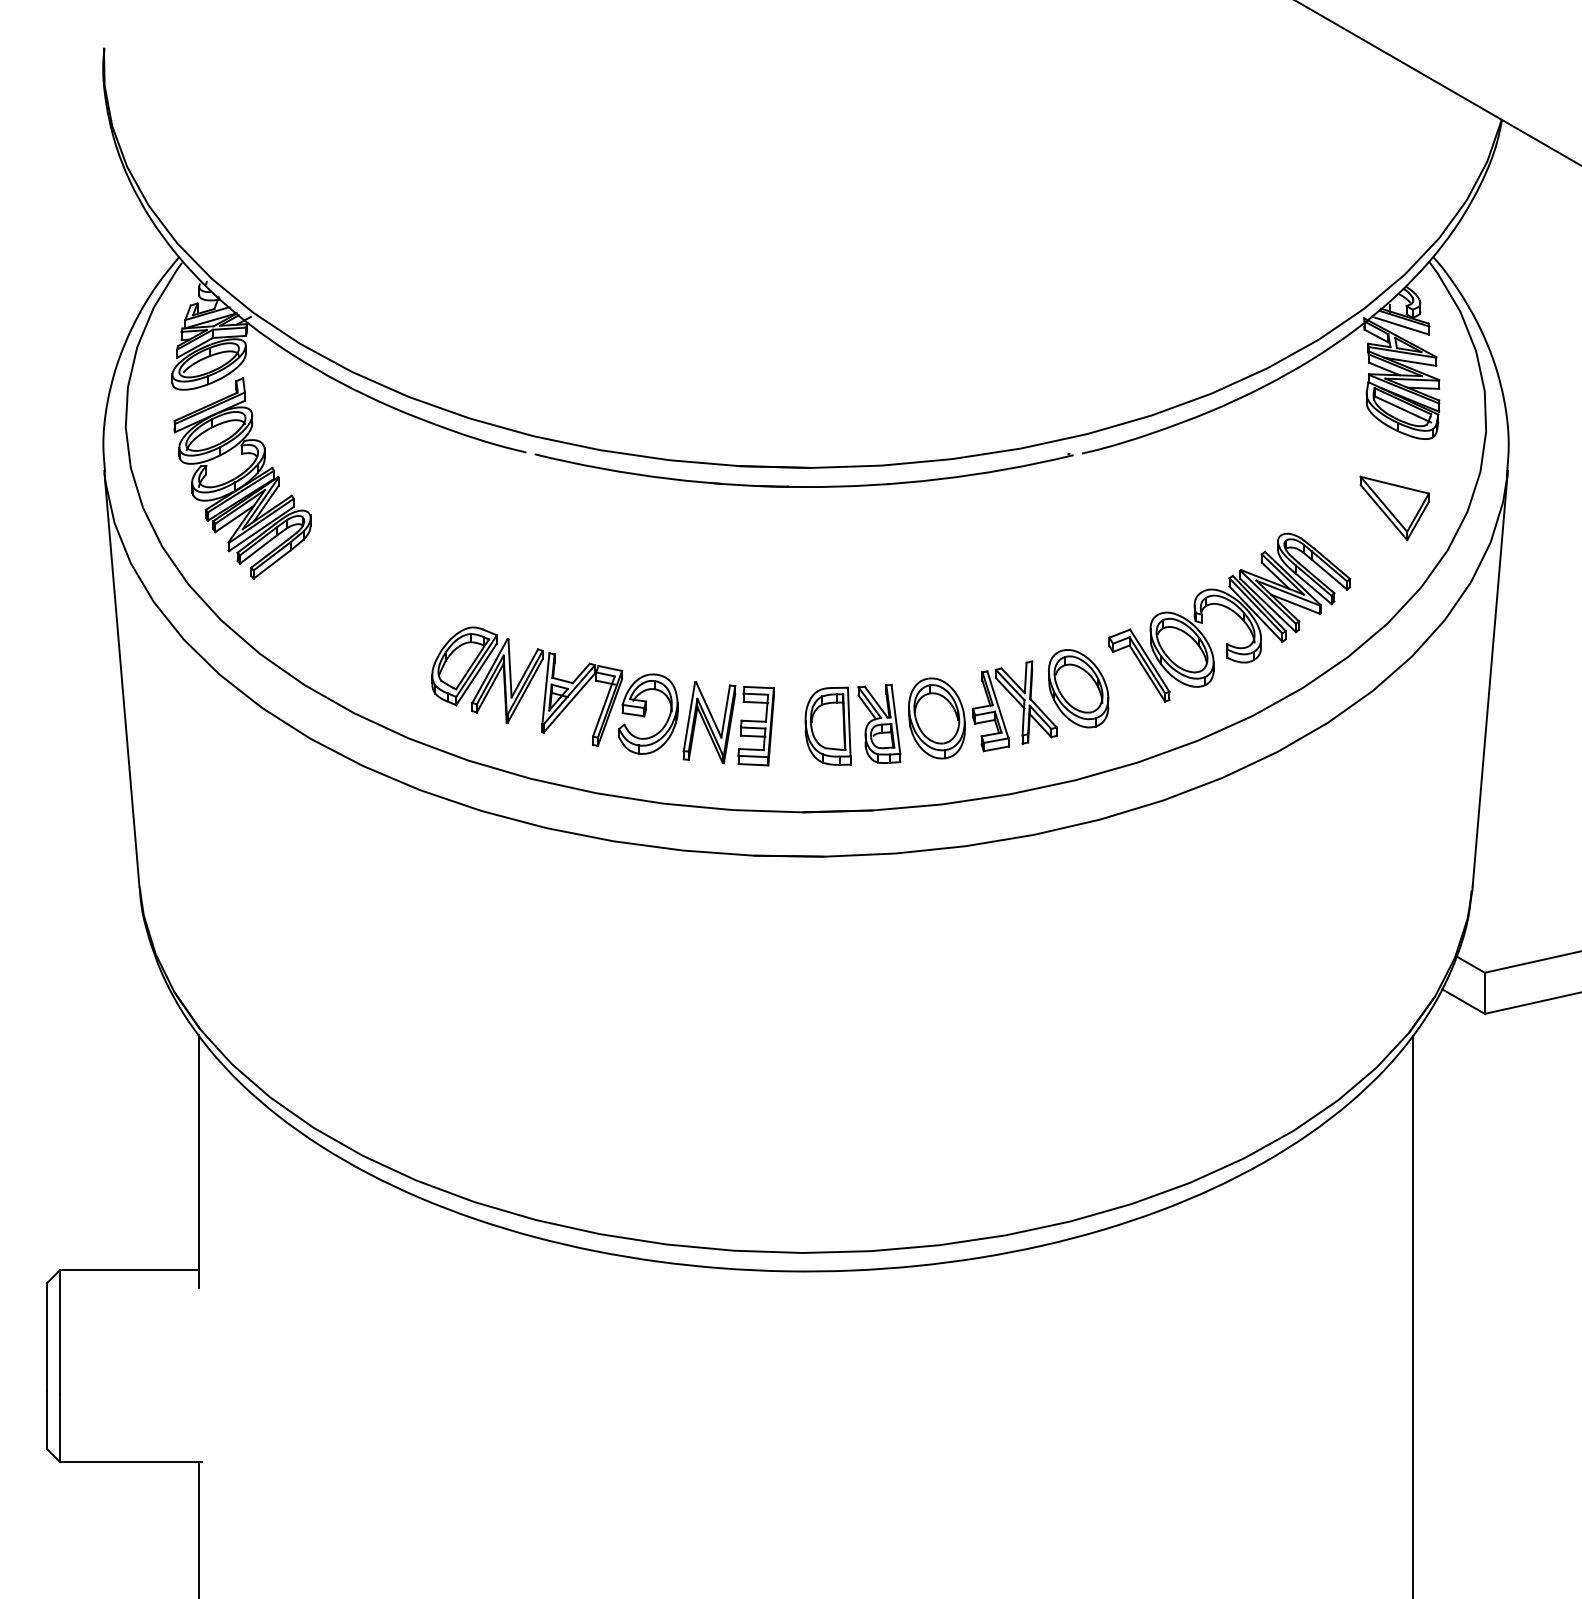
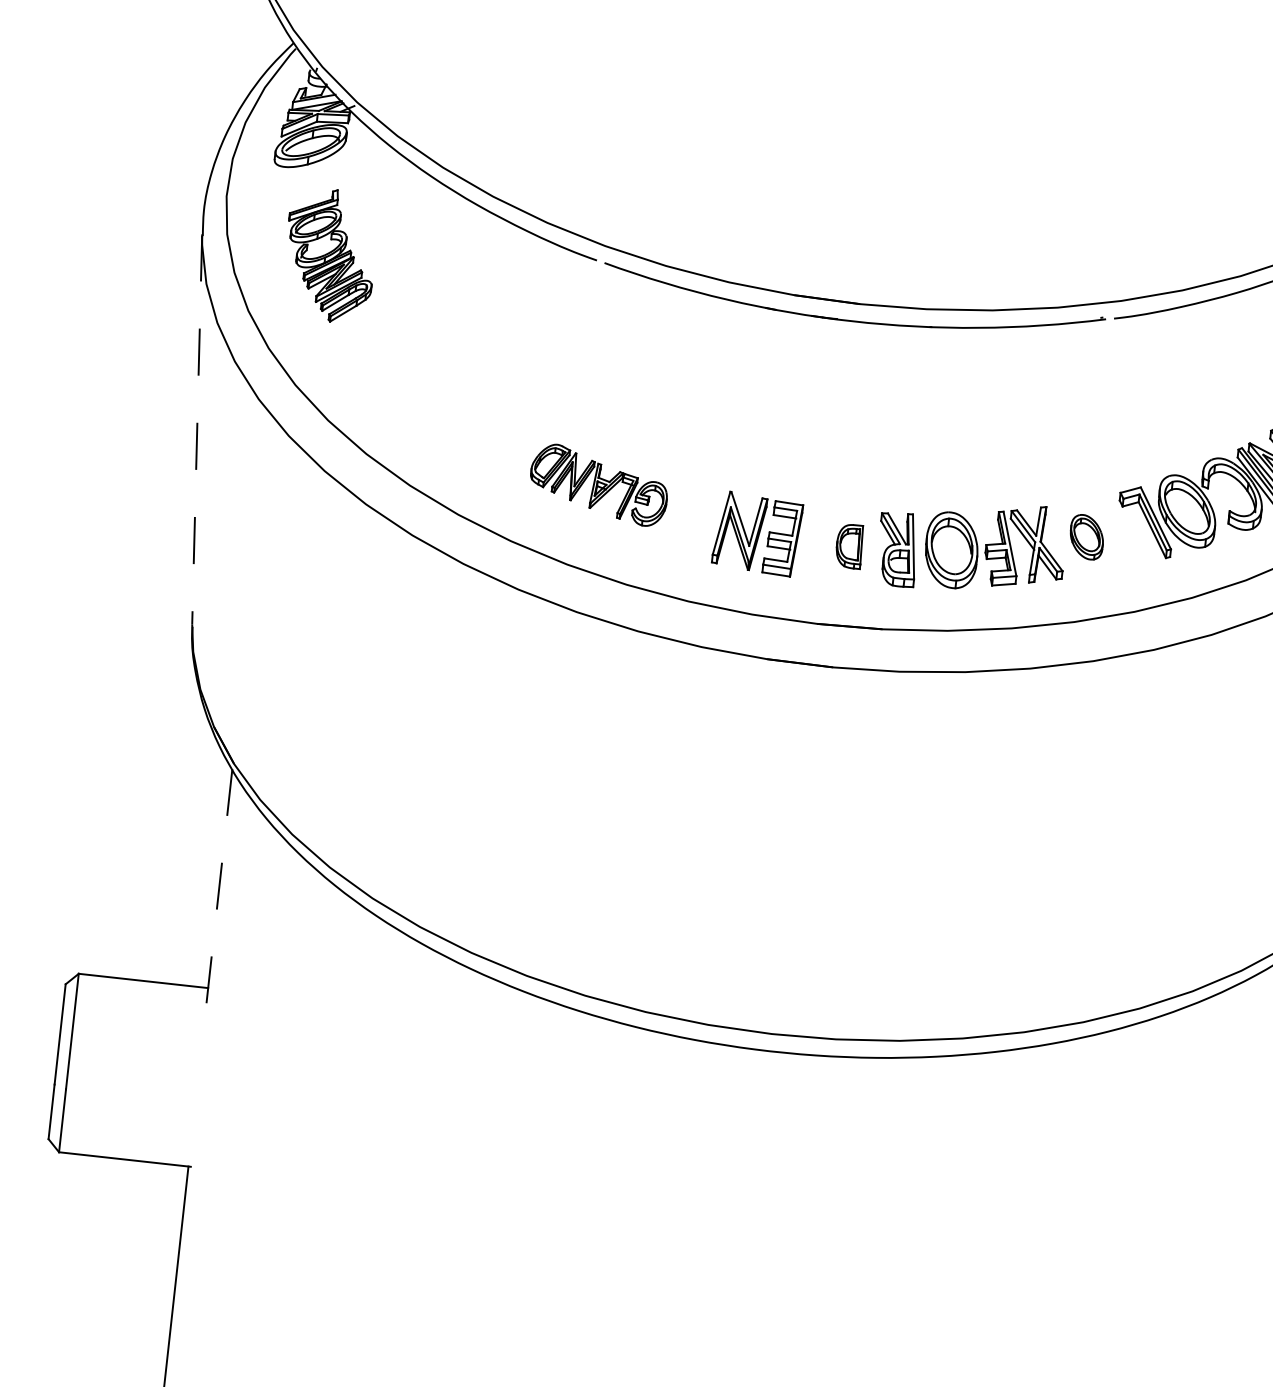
part: (242, 478) -> (330, 255), size x0.7
line: (121, 679) -> (196, 430), solid -> dashed
part: (1078, 688) -> (1086, 536), size x0.6
part: (554, 690) -> (598, 484), size x0.6
part: (827, 725) -> (849, 545), size x0.6
line: (199, 1161) -> (219, 886), solid -> dashed

